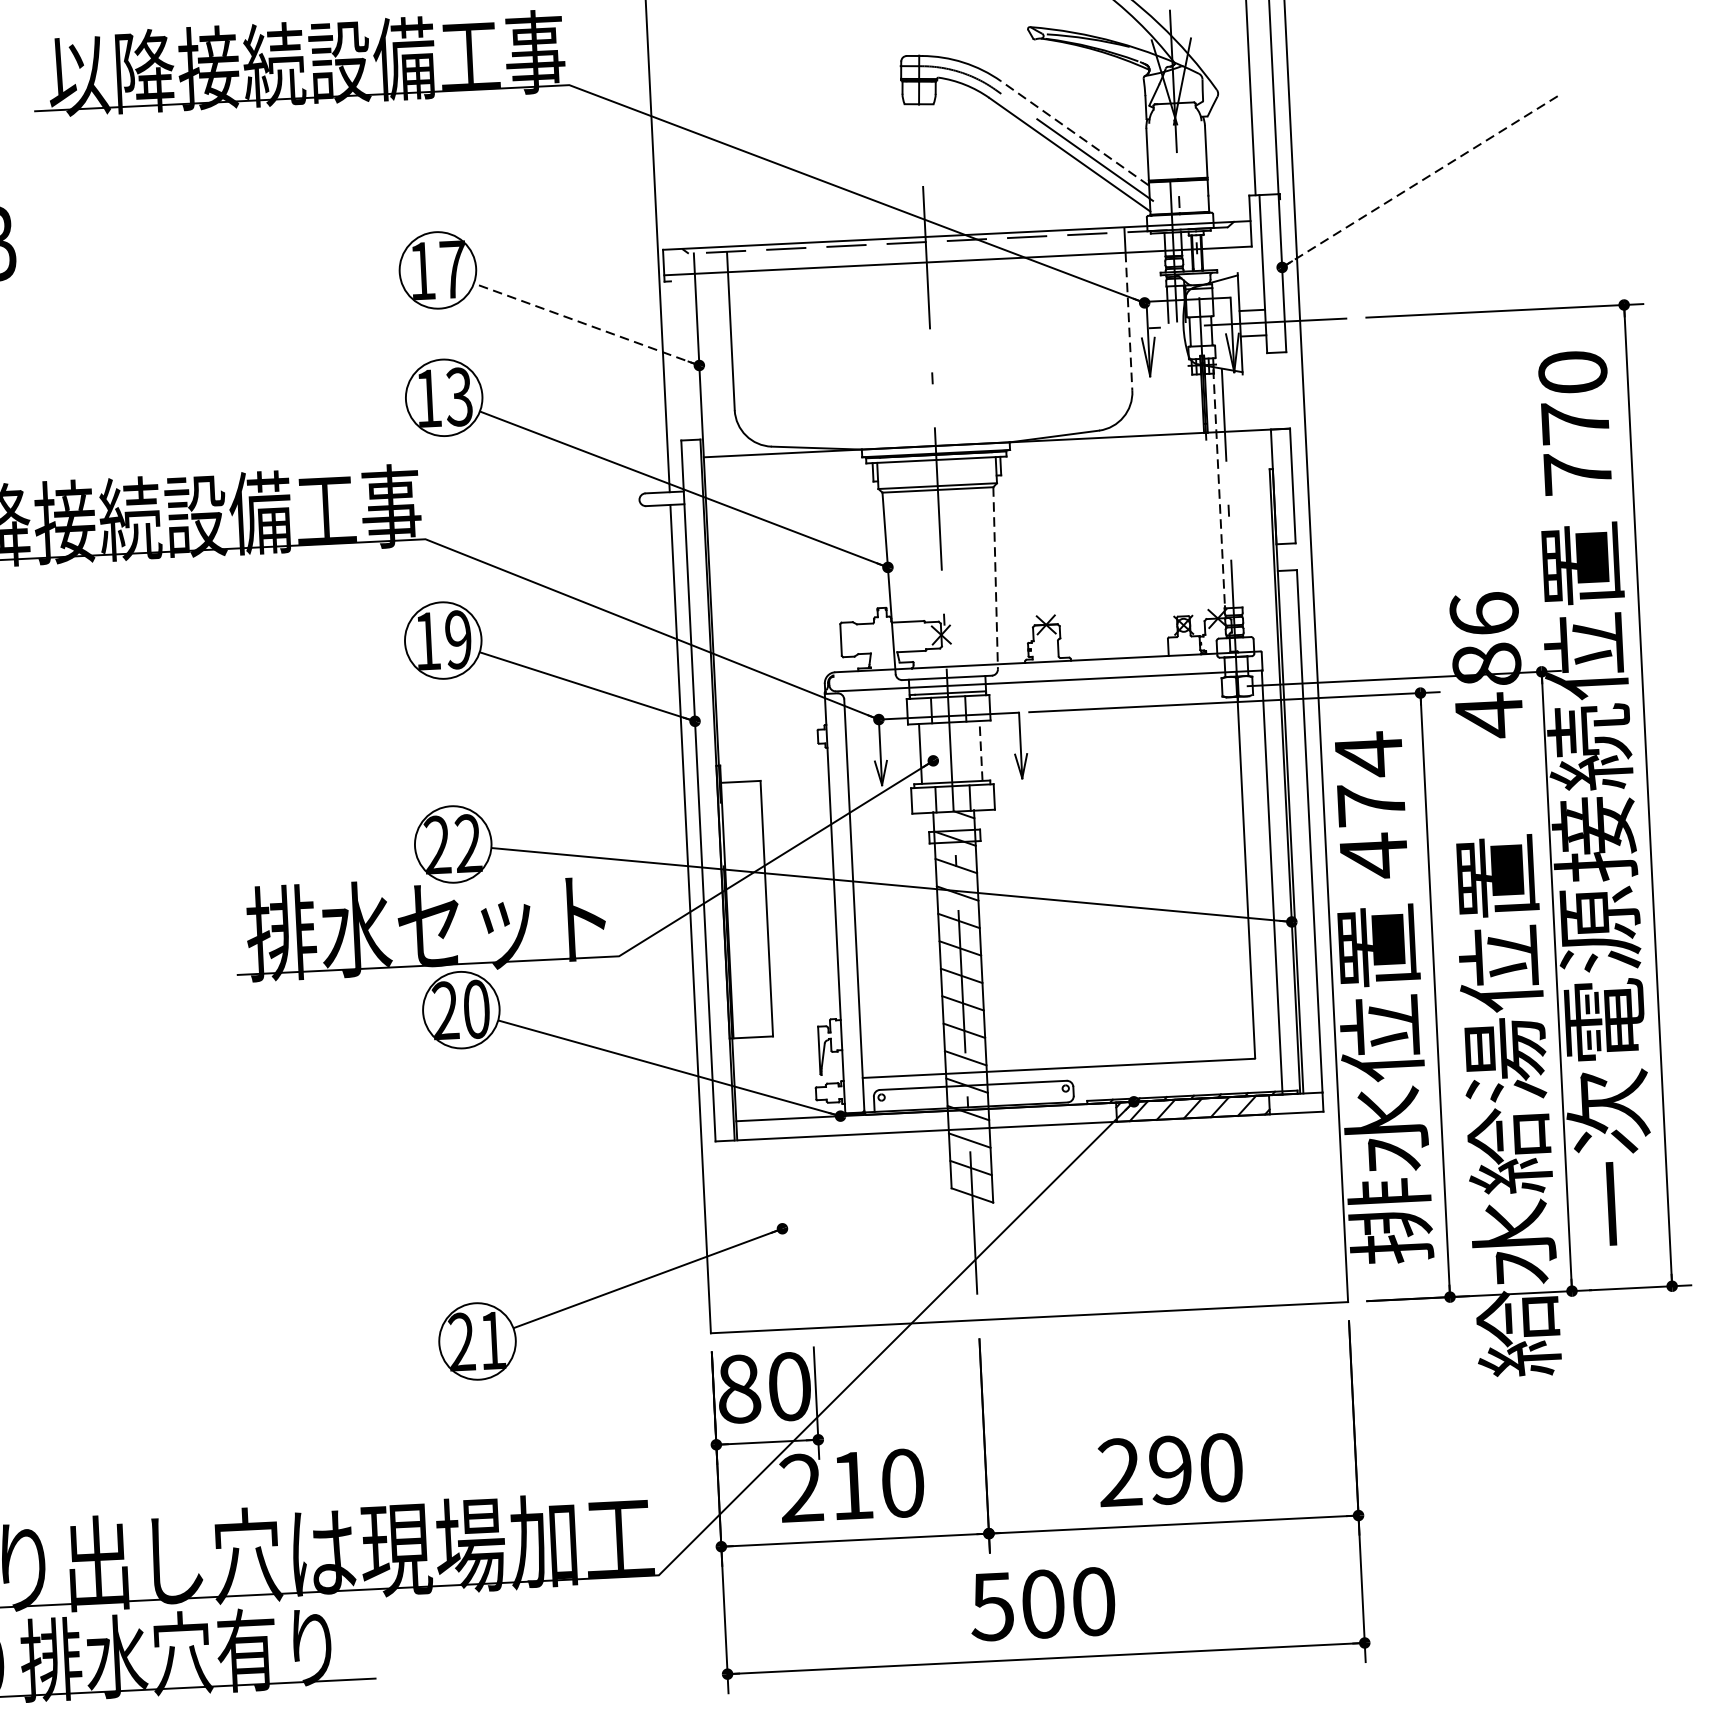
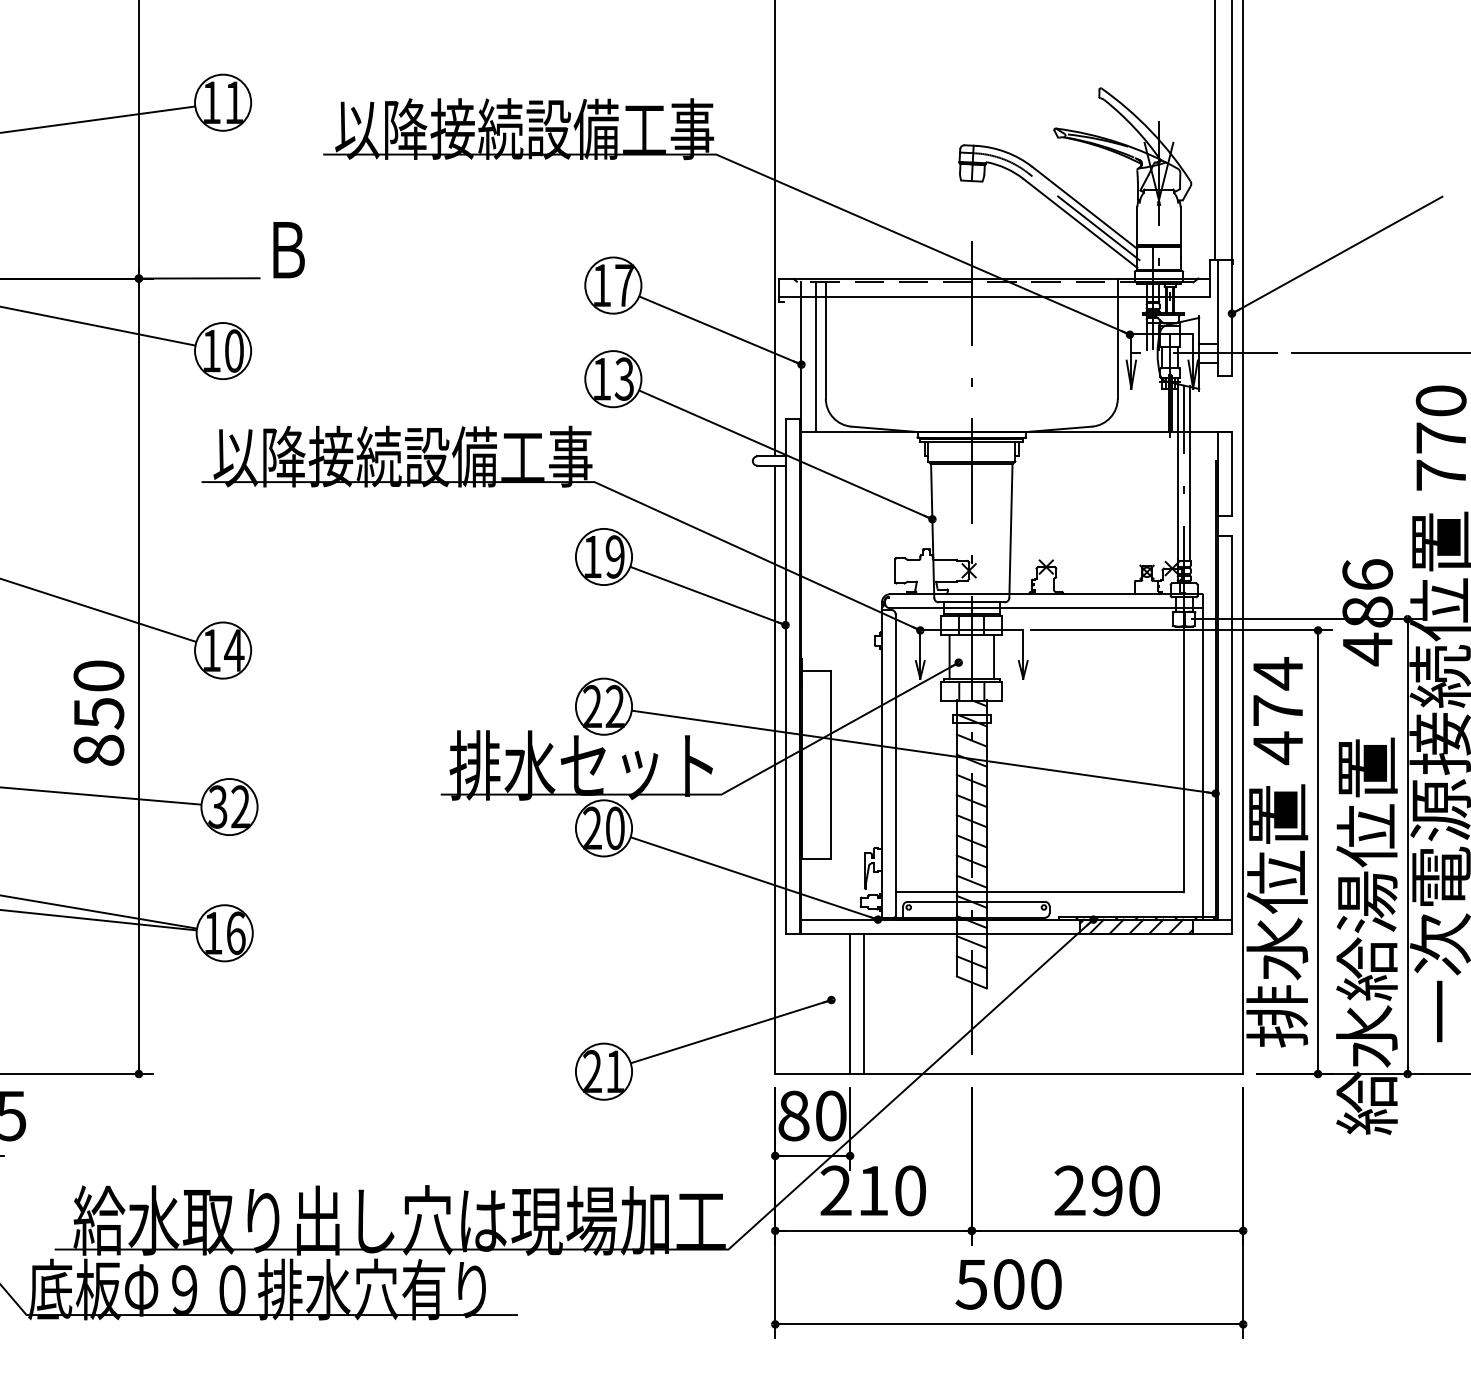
line: (1074, 132) -> (1084, 207), dashed -> solid
line: (1421, 179) -> (1337, 254), dashed -> solid
line: (1128, 321) -> (1117, 347), dashed -> solid
line: (586, 324) -> (720, 330), dashed -> solid
line: (717, 354) -> (815, 357), added
line: (1236, 486) -> (1190, 472), added
line: (1218, 487) -> (1177, 472), dashed -> solid
line: (995, 578) -> (1010, 531), dashed -> solid
line: (981, 751) -> (994, 657), dashed -> solid
line: (827, 1231) -> (864, 1003), added
line: (808, 1232) -> (850, 1003), added

